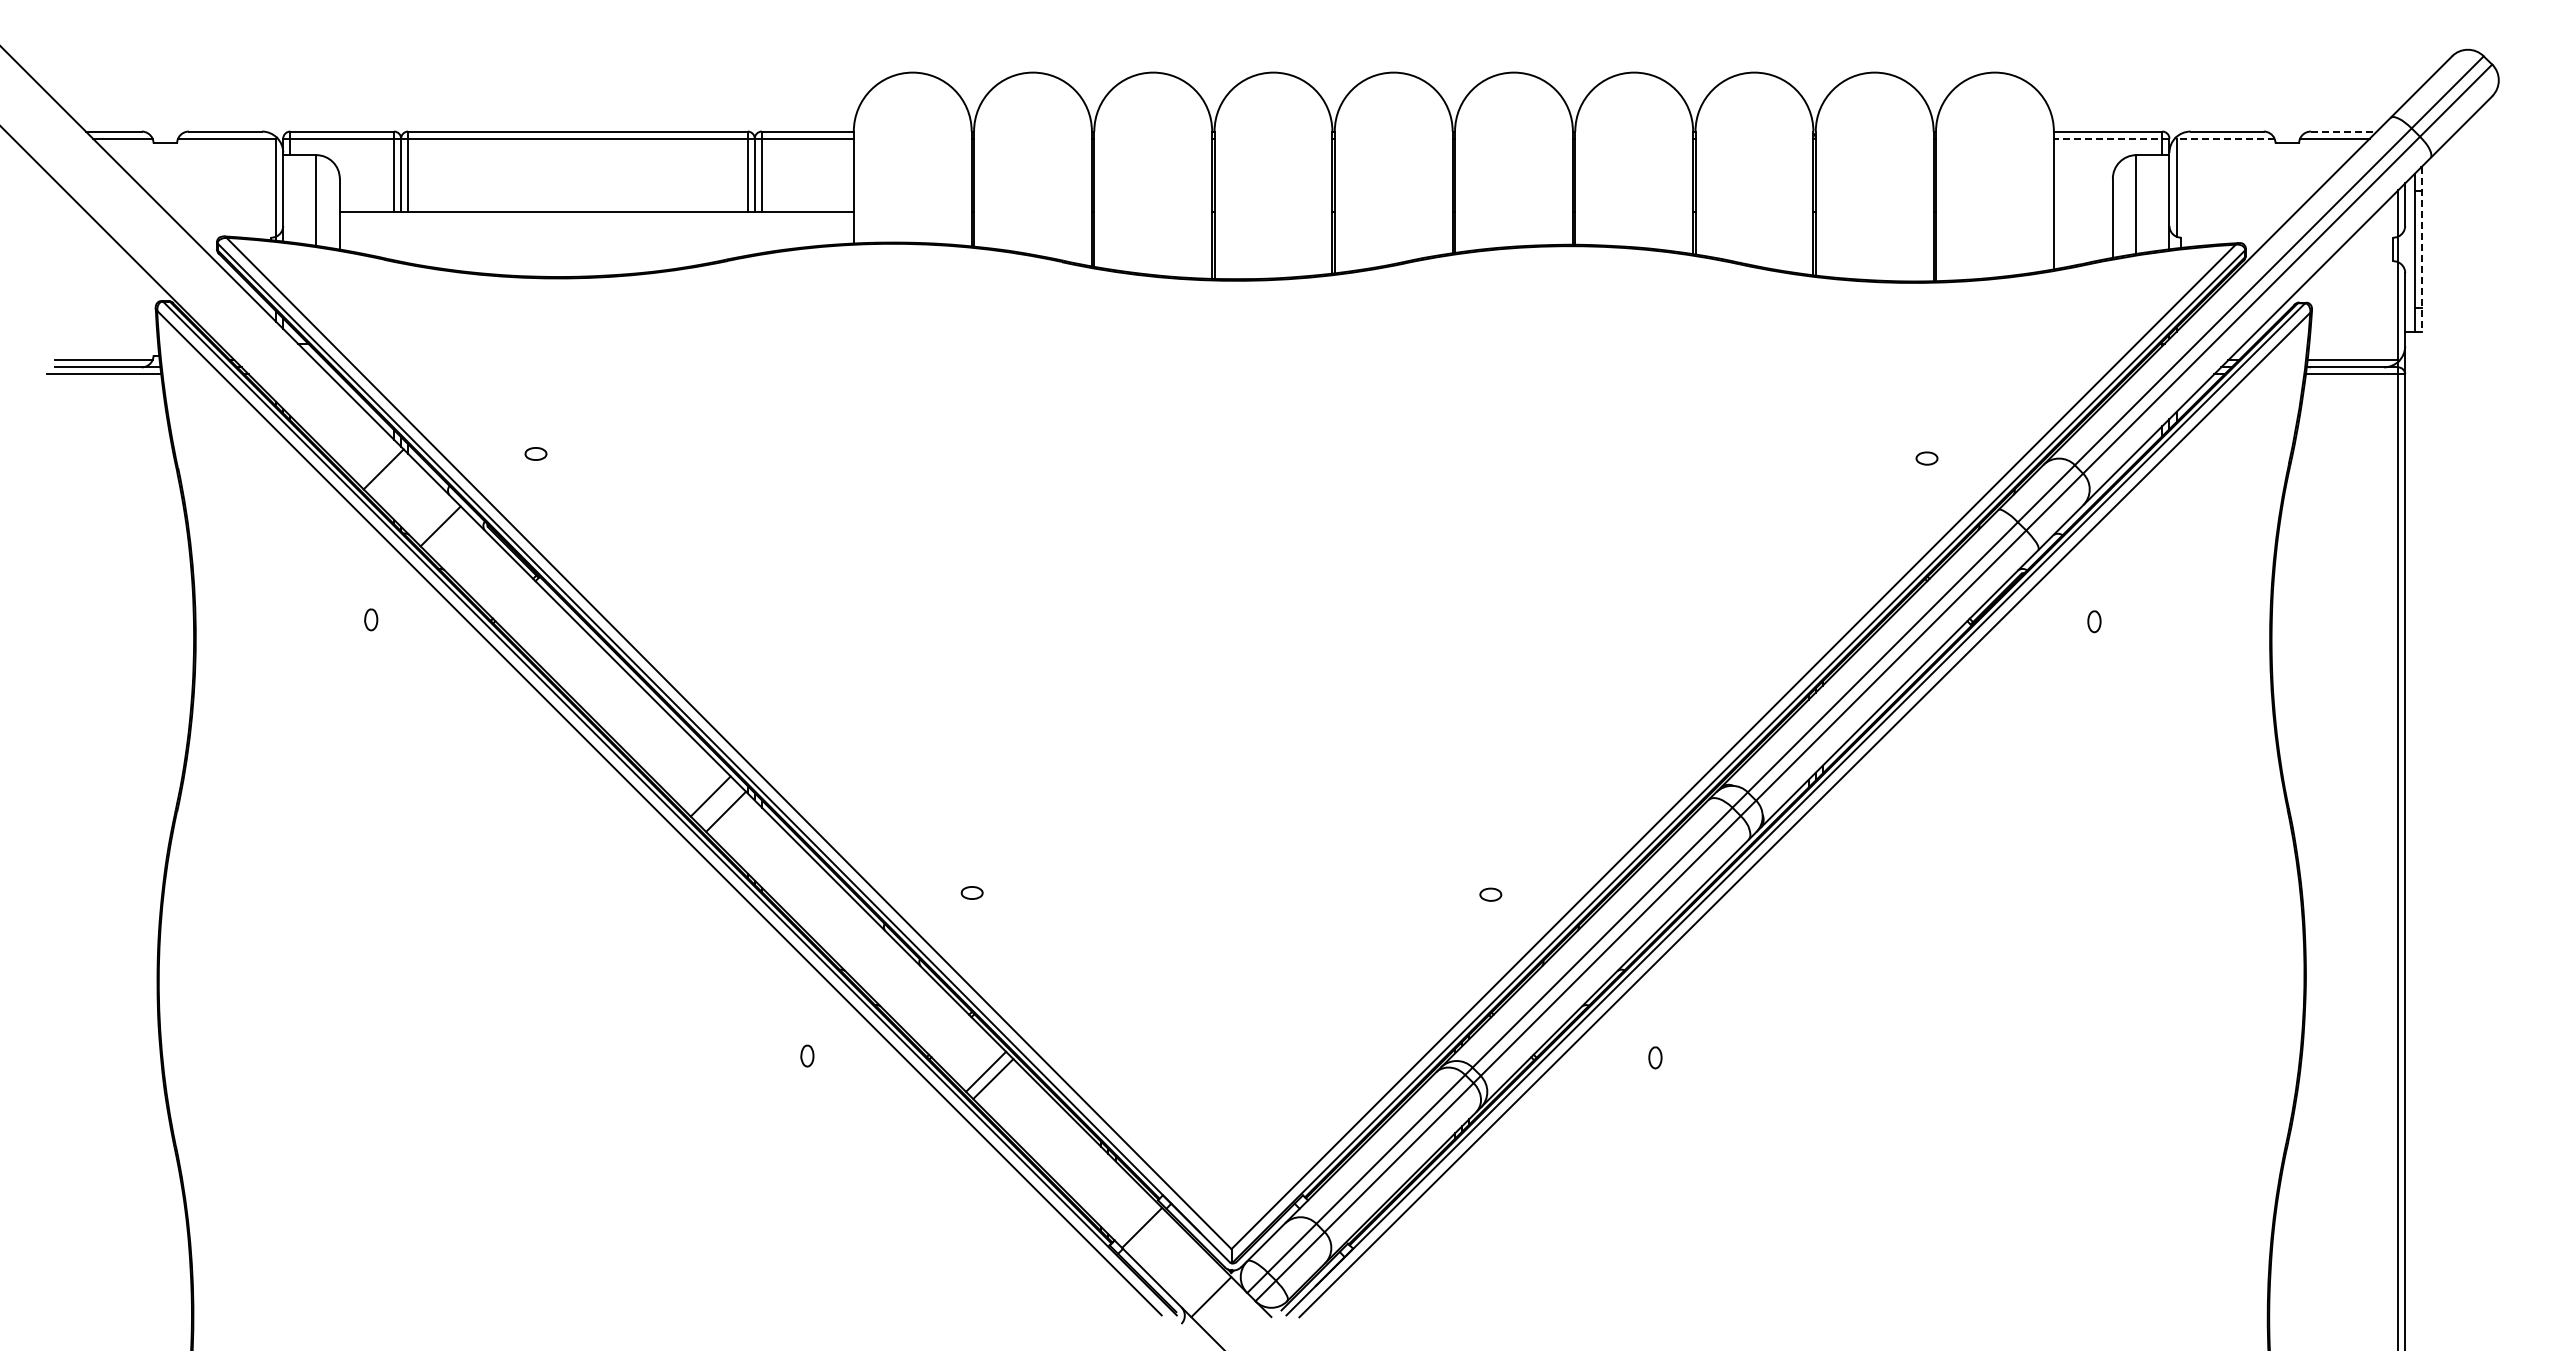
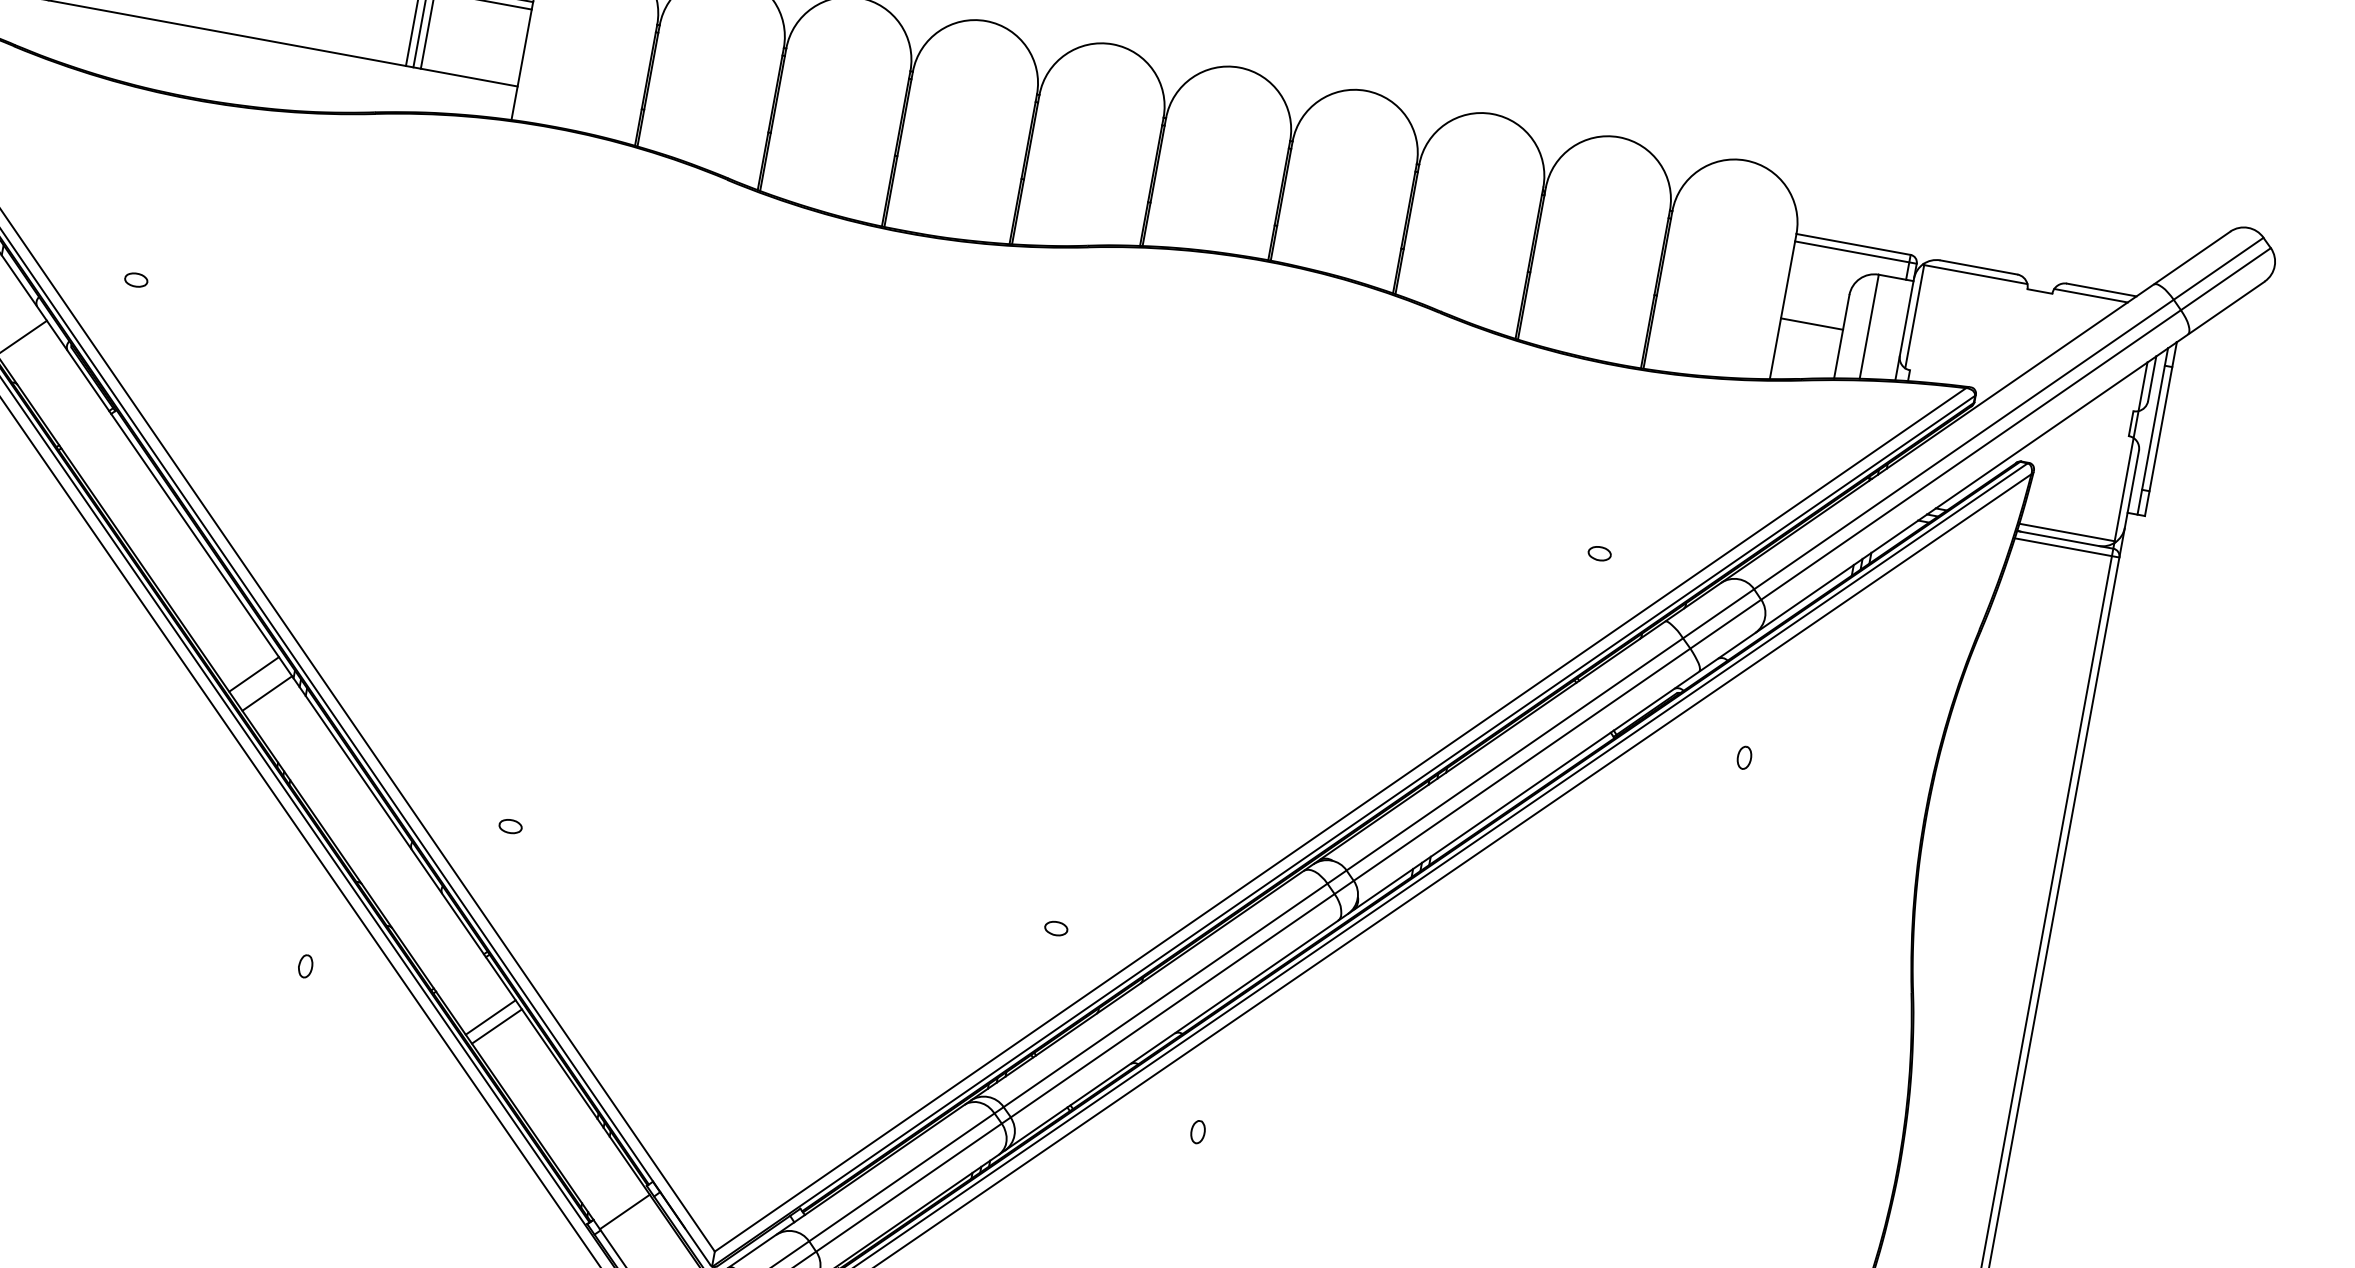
line: (2344, 131) -> (2102, 290), dashed -> solid
line: (2111, 138) -> (1855, 252), dashed -> solid
line: (2225, 138) -> (1975, 274), dashed -> solid
line: (2082, 211) -> (1811, 323), added
line: (2421, 249) -> (2160, 429), dashed -> solid

